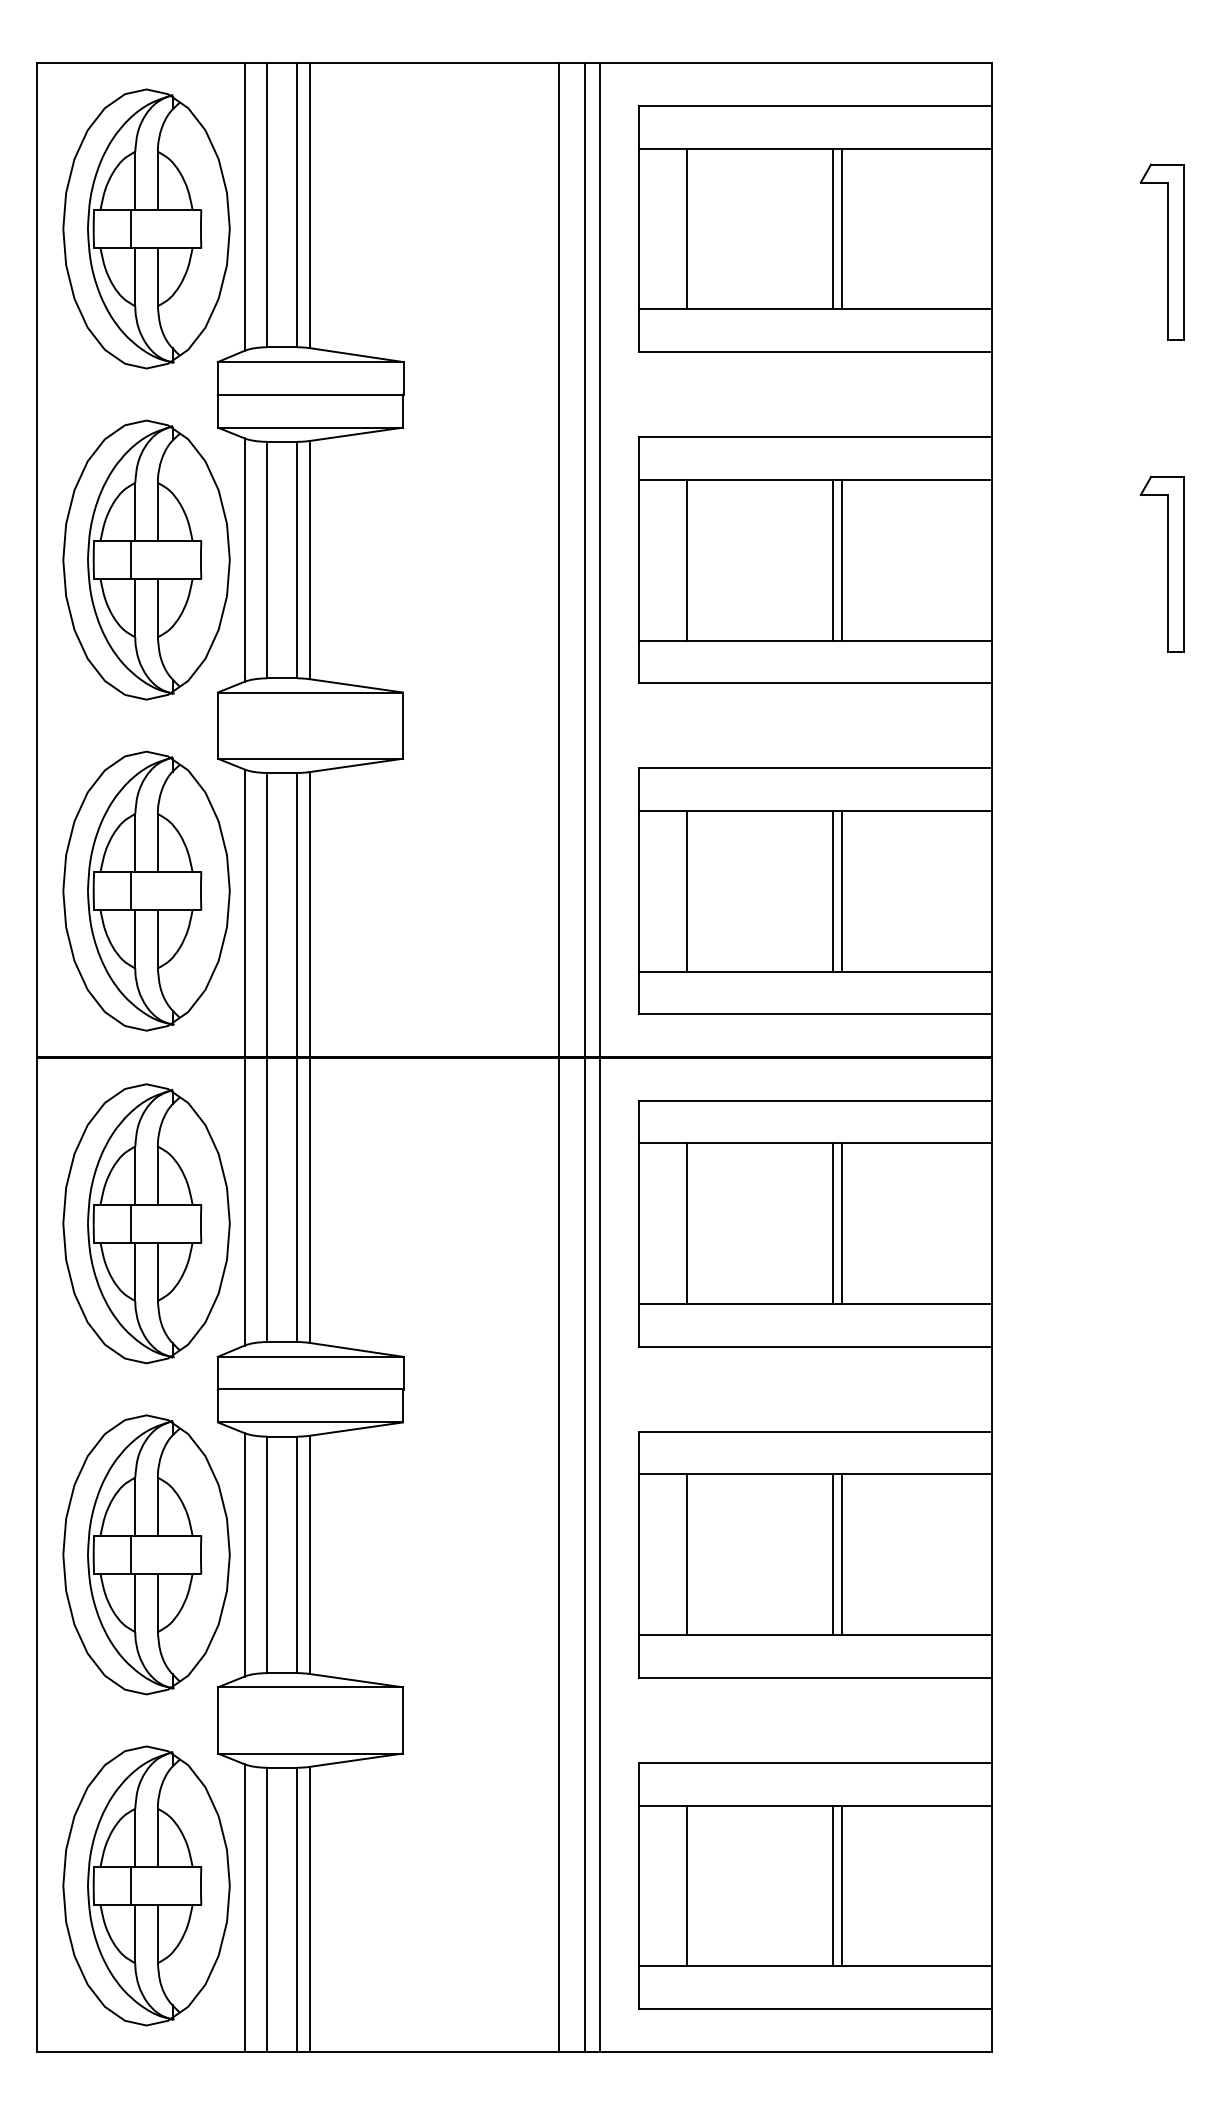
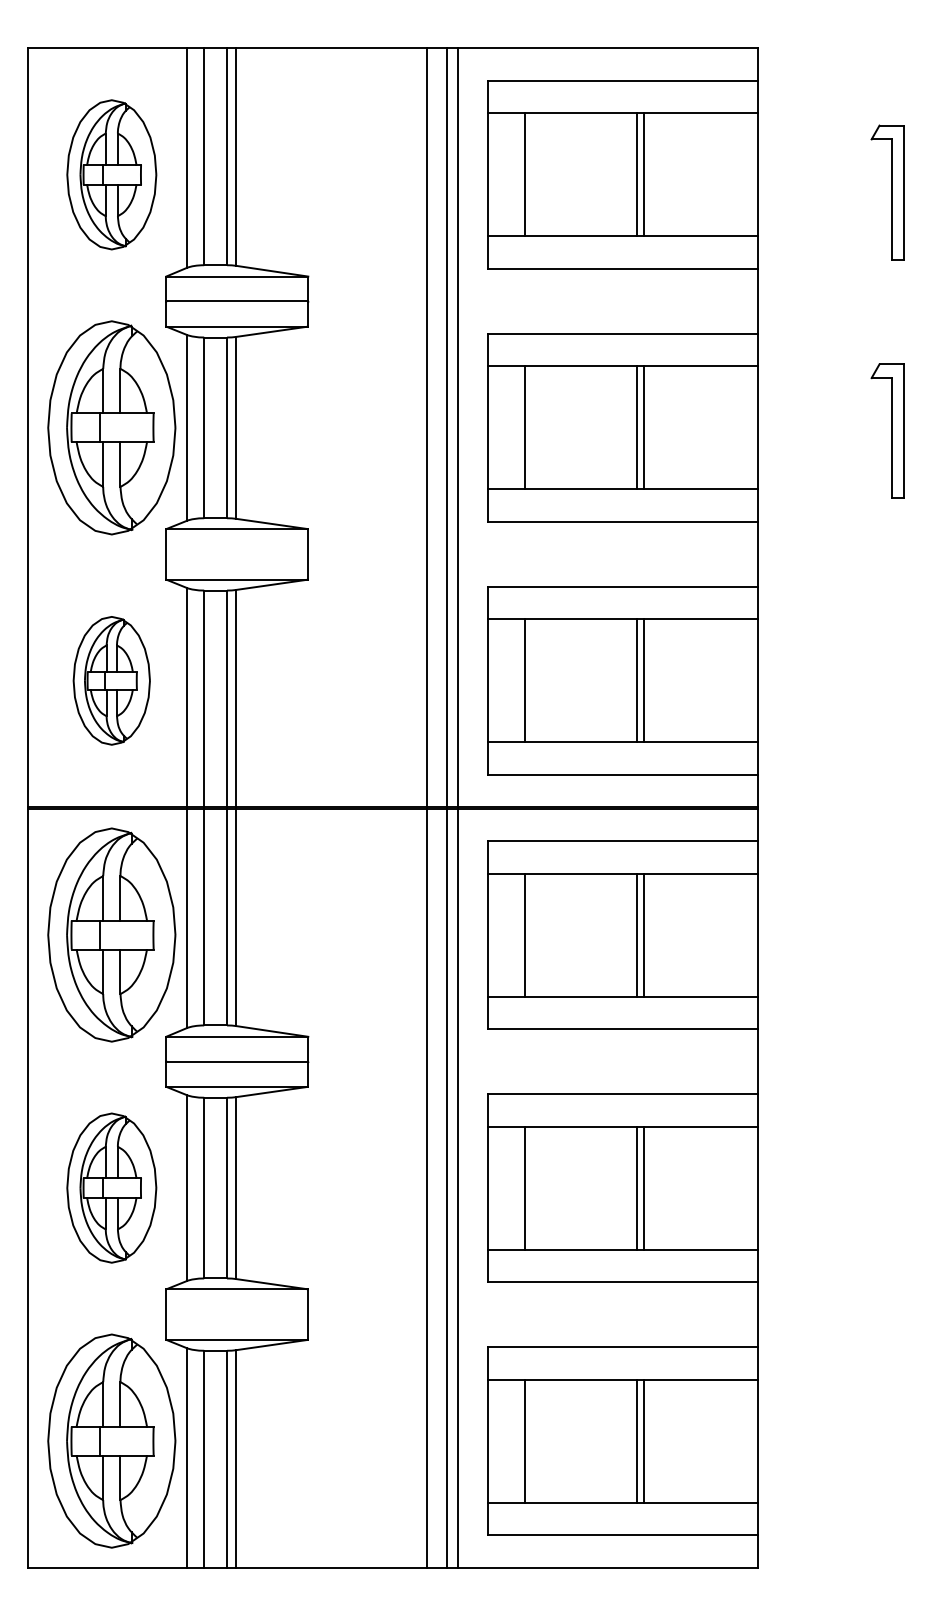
part: (146, 228) -> (111, 174), size x0.7
part: (146, 890) -> (111, 680), size x0.6
part: (146, 1554) -> (111, 1187), size x0.7

